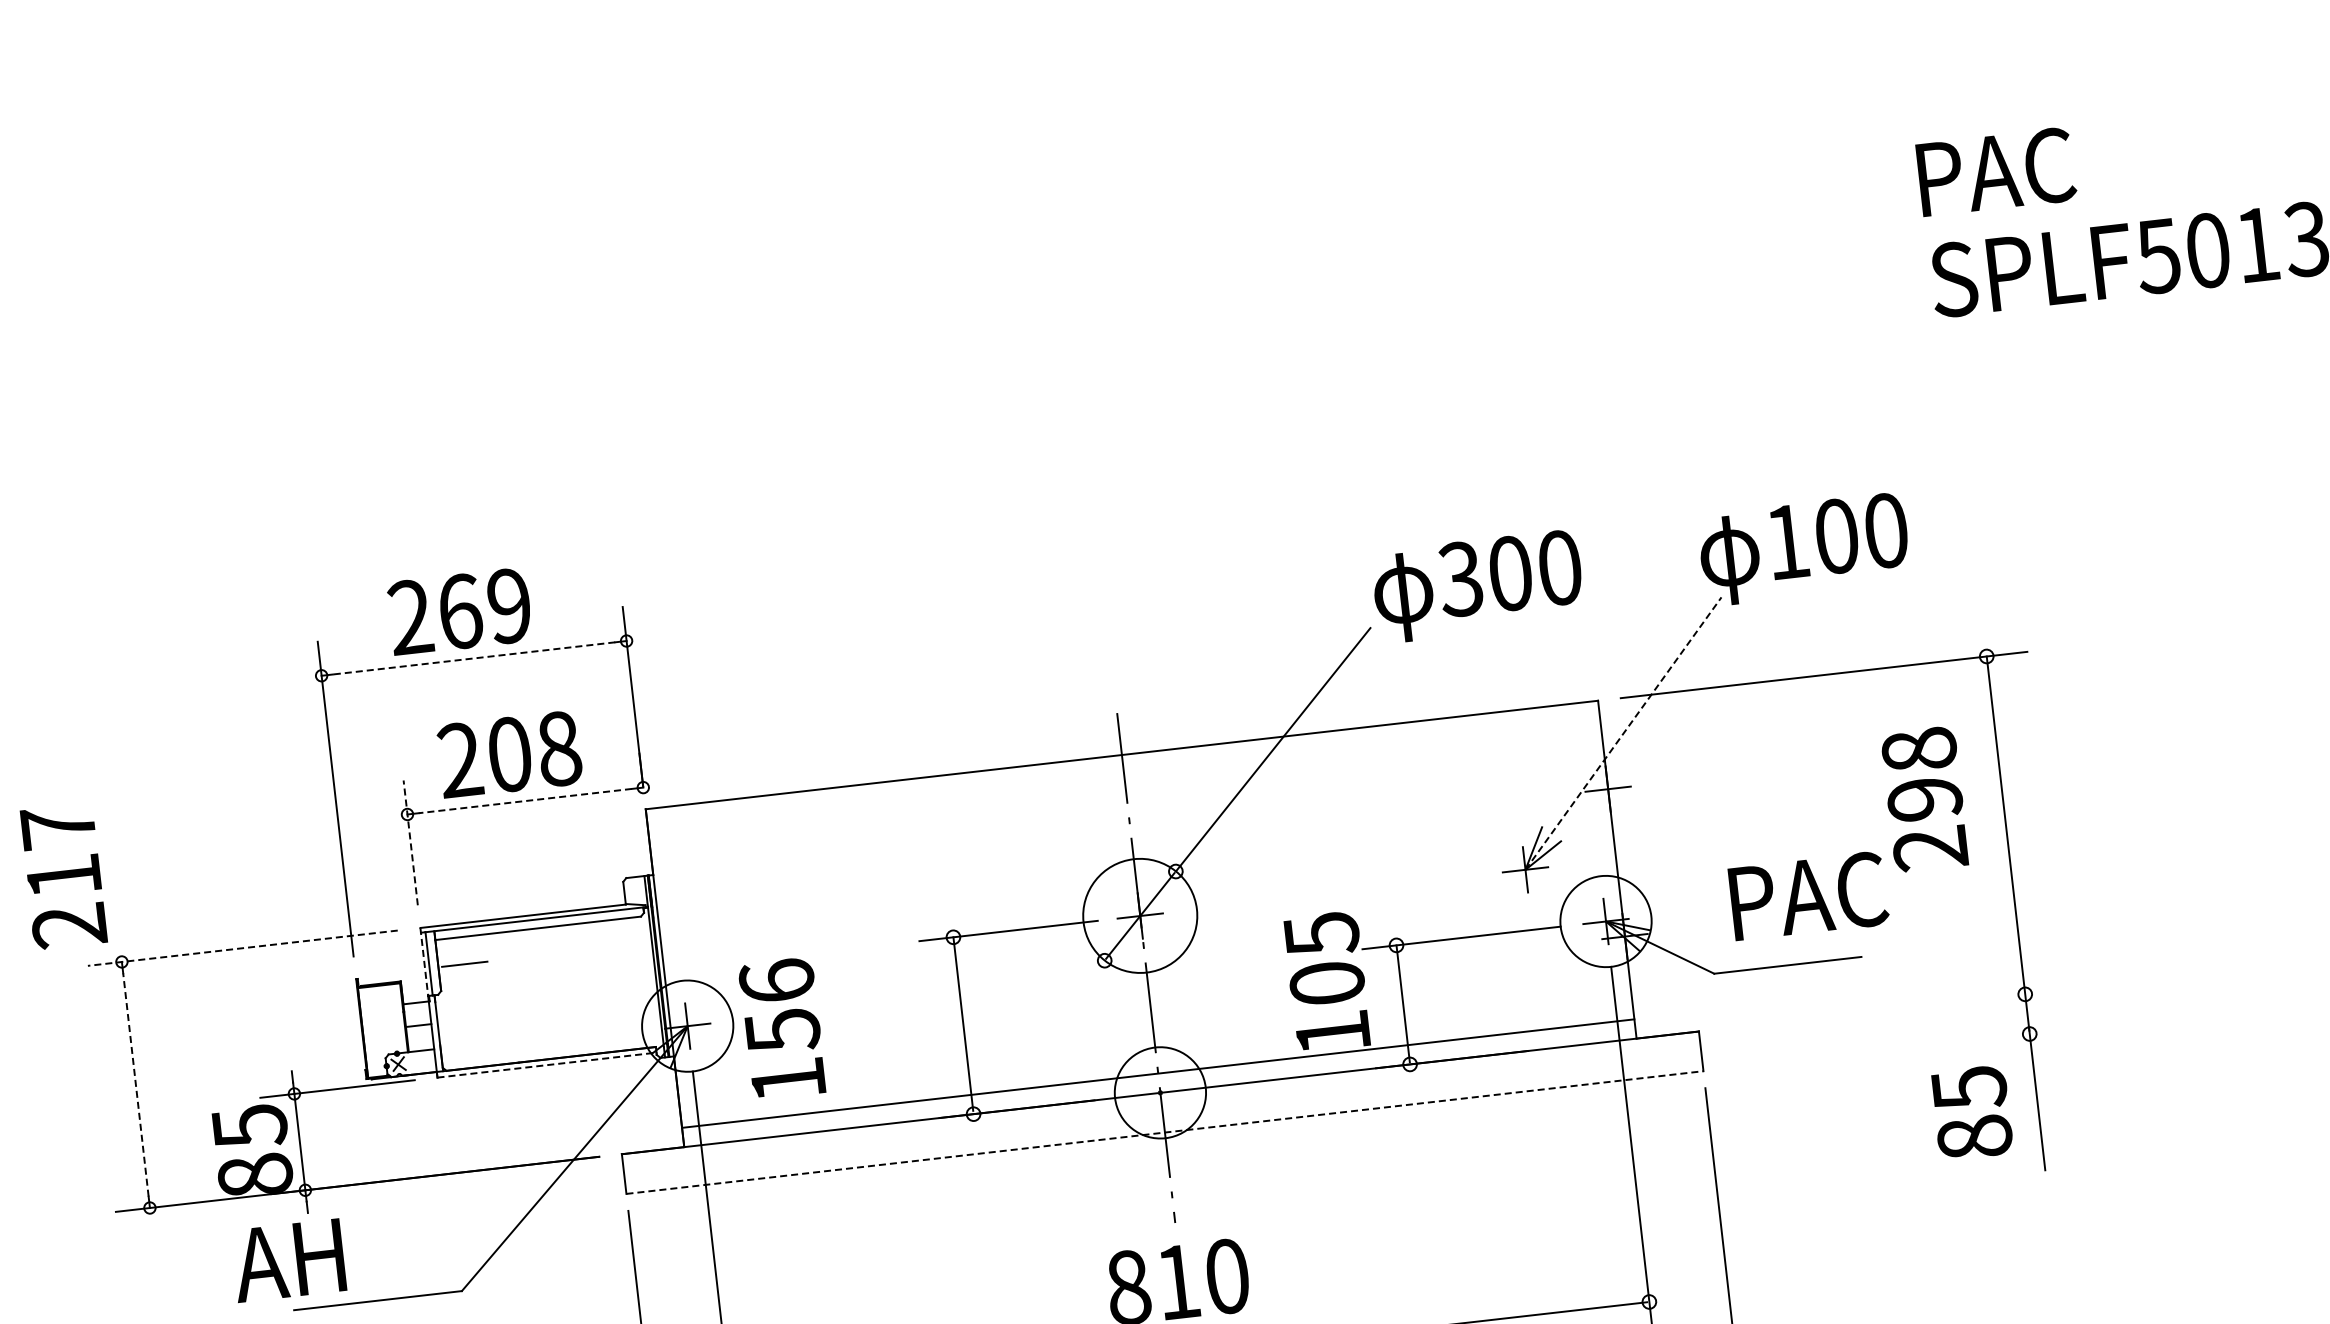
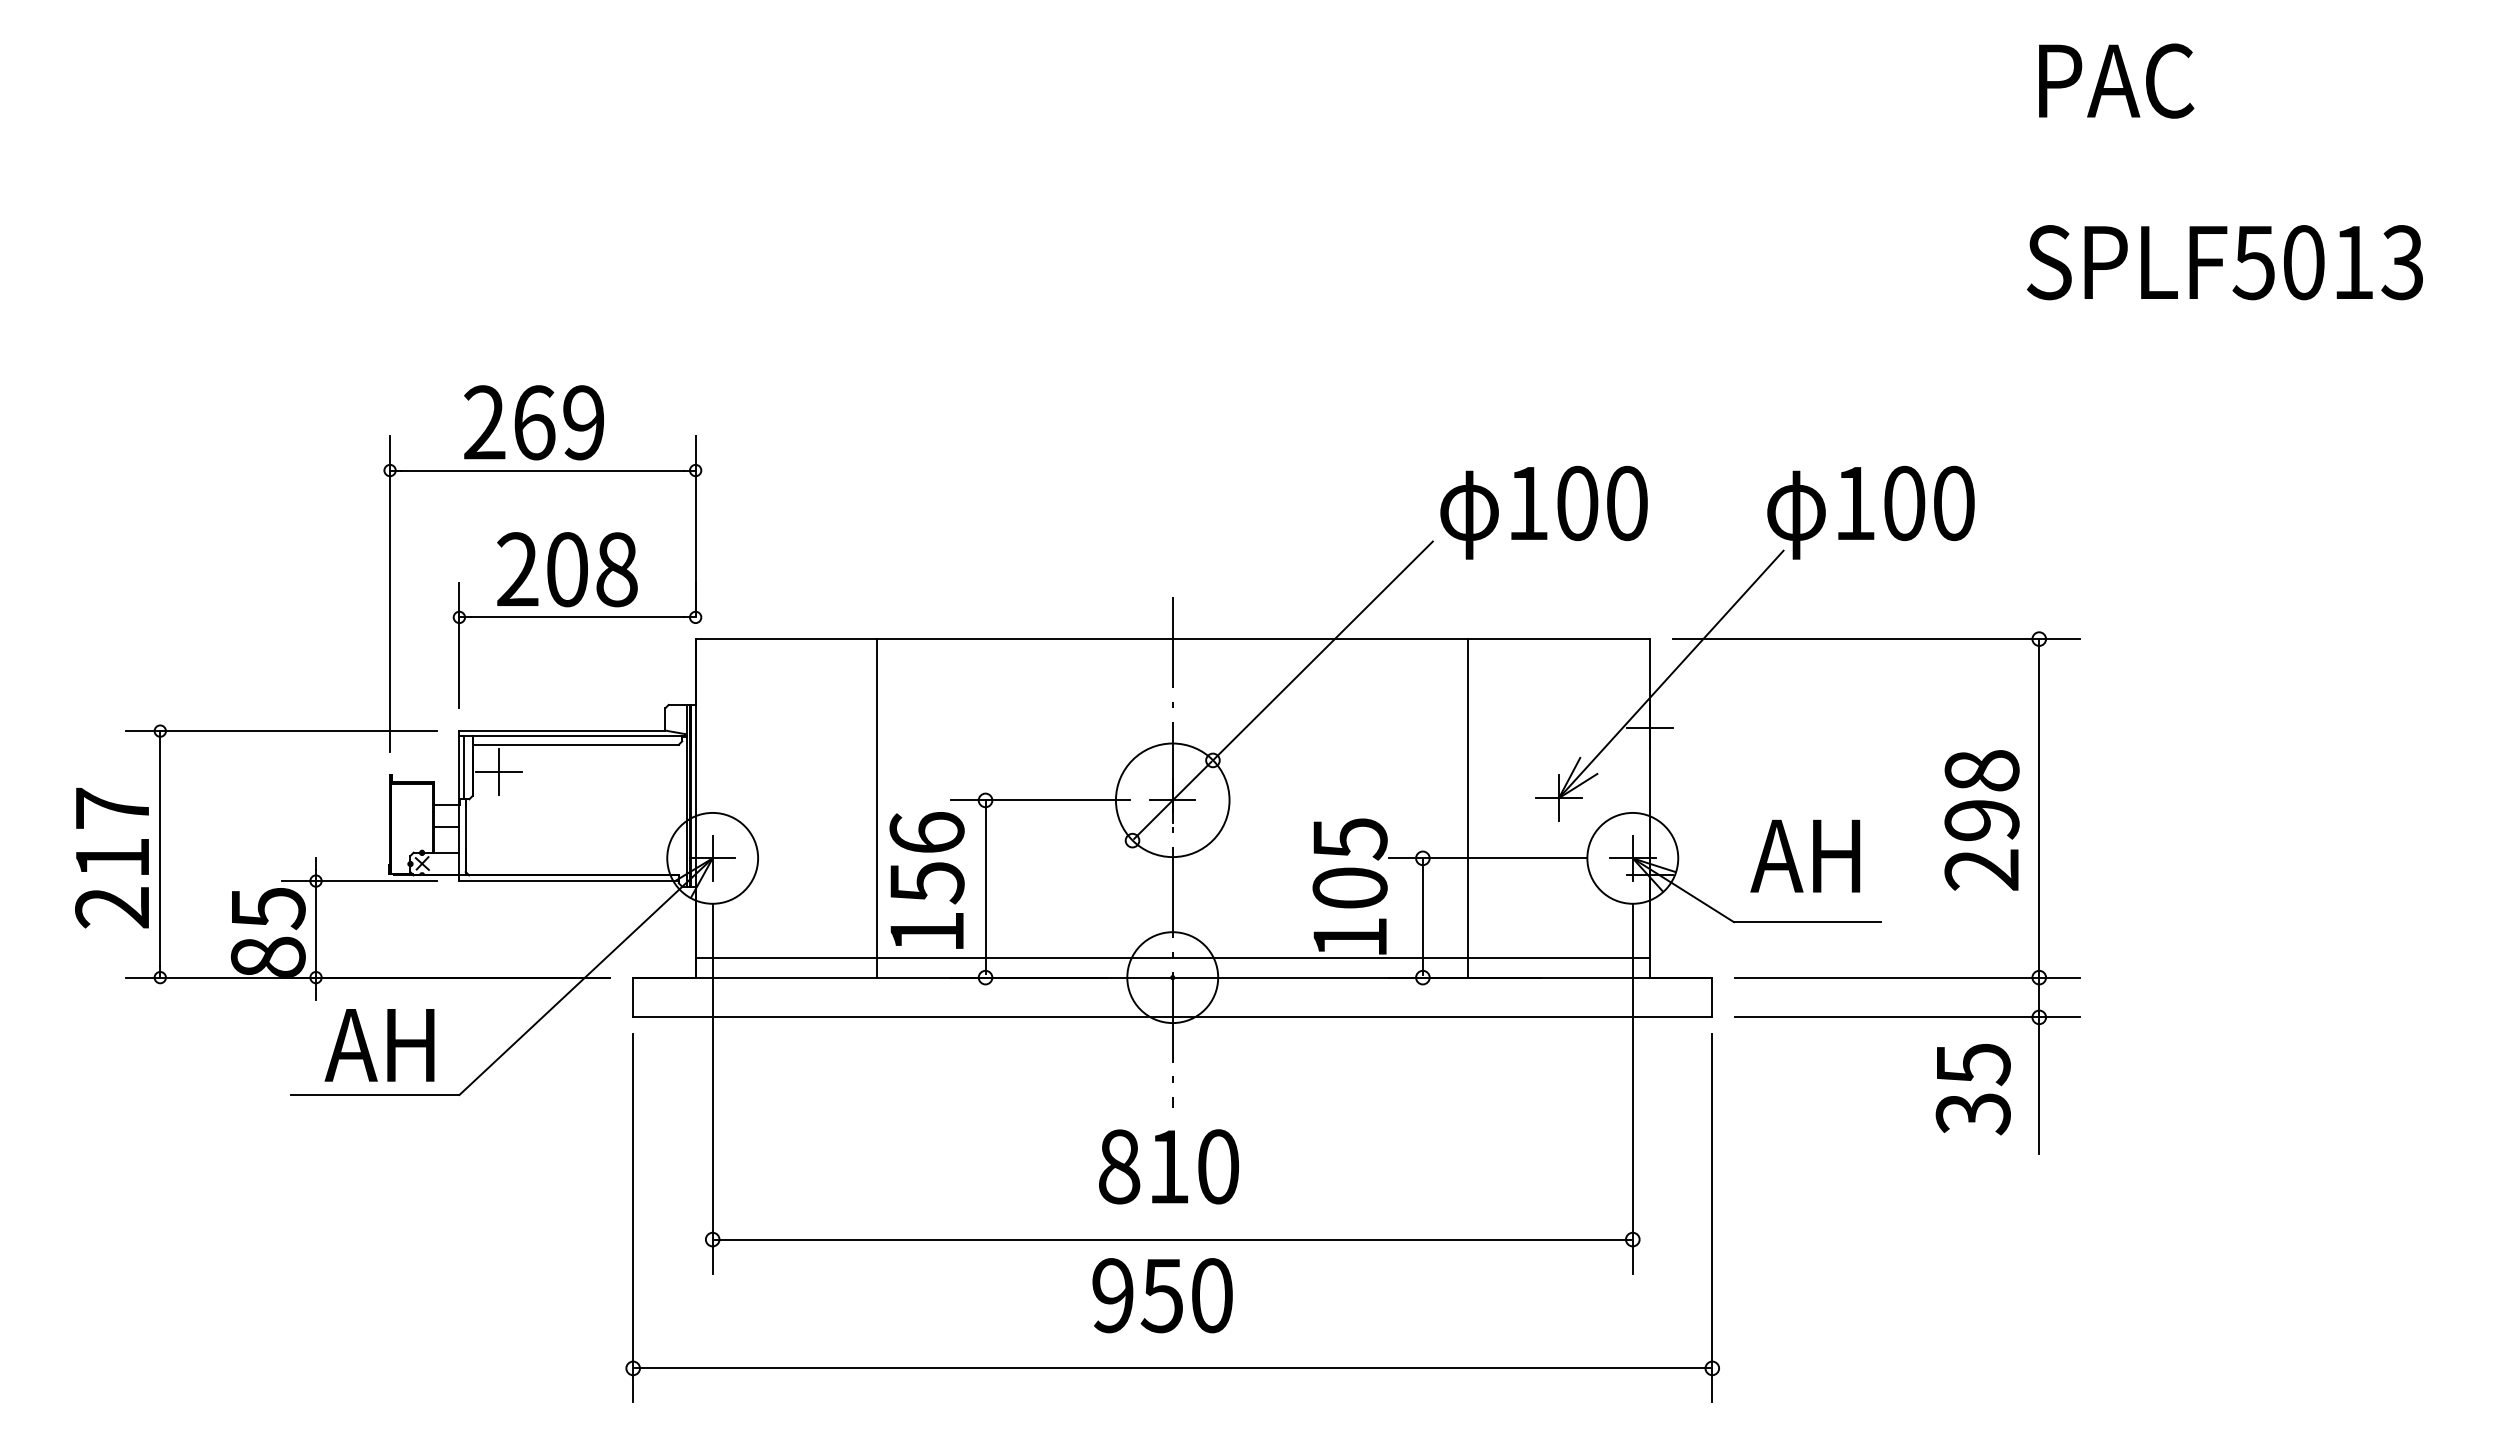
text: (1996, 171) -> (2116, 80), moved
text: (1460, 579) -> (1527, 503), 300 -> 100
line: (473, 658) -> (542, 470), dashed -> solid
line: (1623, 733) -> (1671, 674), dashed -> solid
text: (1924, 799) -> (1981, 820), moved
line: (525, 801) -> (577, 617), dashed -> solid
line: (410, 842) -> (459, 645), dashed -> solid
text: (62, 876) -> (111, 857), moved
line: (1436, 890) -> (1468, 808), added
text: (1804, 895) -> (1832, 855), PAC -> AH
line: (241, 948) -> (280, 731), dashed -> solid
line: (846, 957) -> (877, 808), added
line: (424, 962) -> (459, 765), dashed -> solid
line: (465, 963) -> (499, 771), added
line: (1893, 1009) -> (1907, 977), added
text: (781, 1028) -> (926, 880), moved
line: (1898, 1049) -> (1907, 1017), added
line: (547, 1065) -> (569, 881), dashed -> solid
line: (136, 1085) -> (160, 854), dashed -> solid
line: (1164, 1132) -> (1172, 1017), dashed -> solid
text: (1974, 1137) -> (1972, 1113), 85 -> 35
text: (288, 1260) -> (379, 1045), moved

